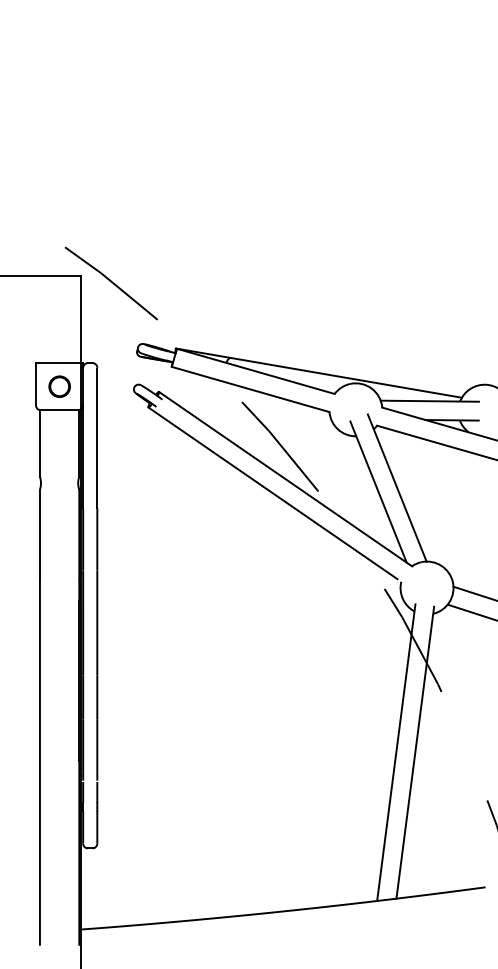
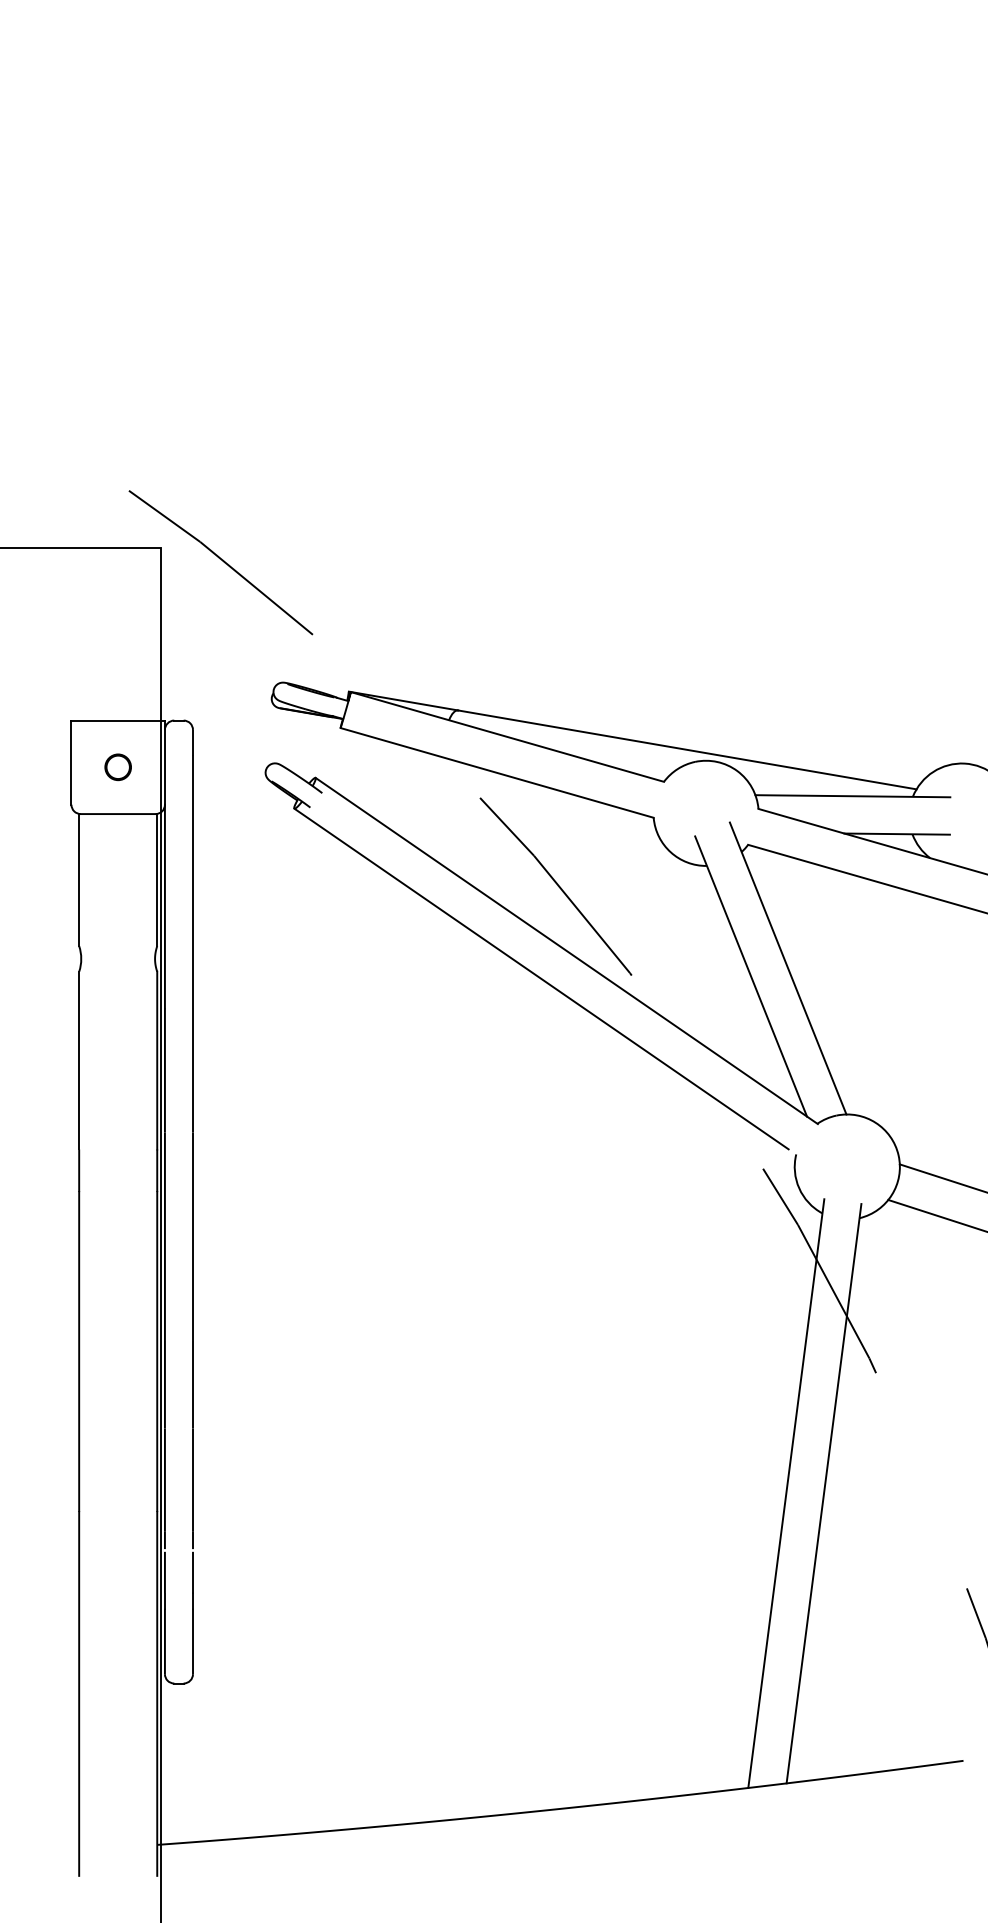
circle: (59, 386) -> (117, 767), size x0.62

